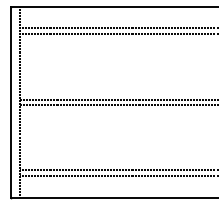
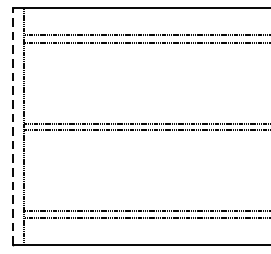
line: (10, 101) -> (12, 125), solid -> dashed

